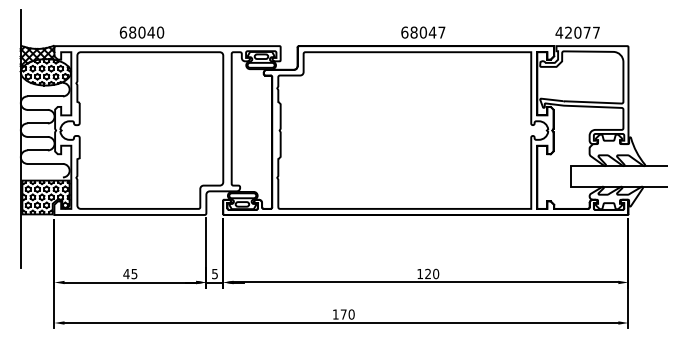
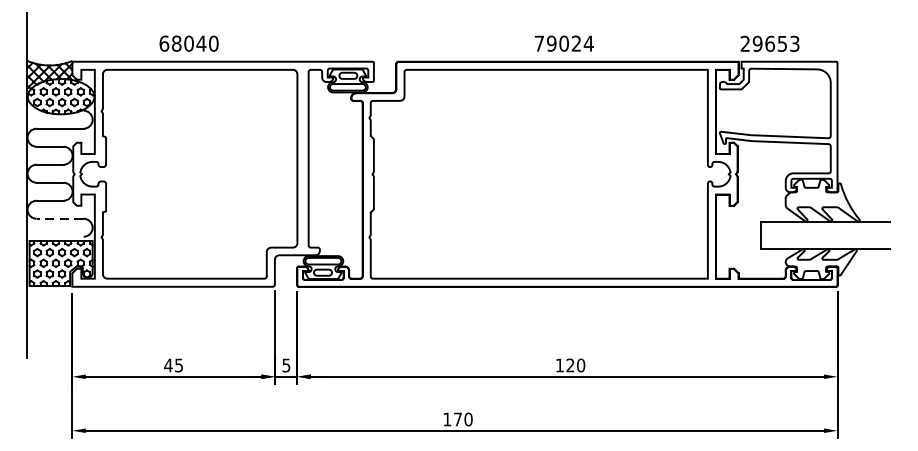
text: (423, 32) -> (564, 43), 68047 -> 79024
text: (577, 32) -> (769, 43), 42077 -> 29653
line: (45, 163) -> (60, 218), solid -> dashed

